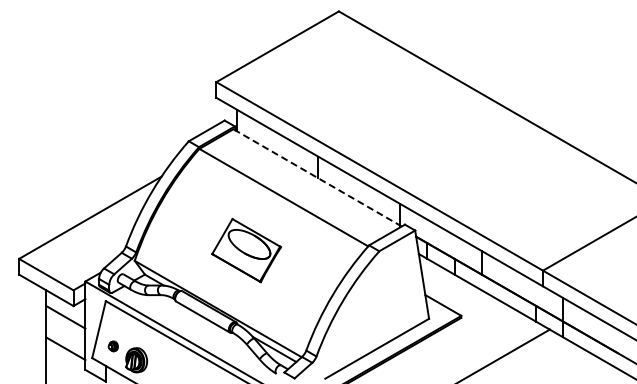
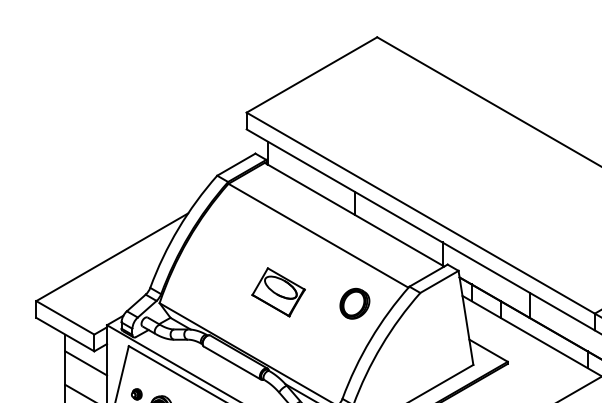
line: (317, 177) -> (354, 214), dashed -> solid
part: (245, 250) -> (277, 292), size x0.71
part: (317, 261) -> (354, 303), added

